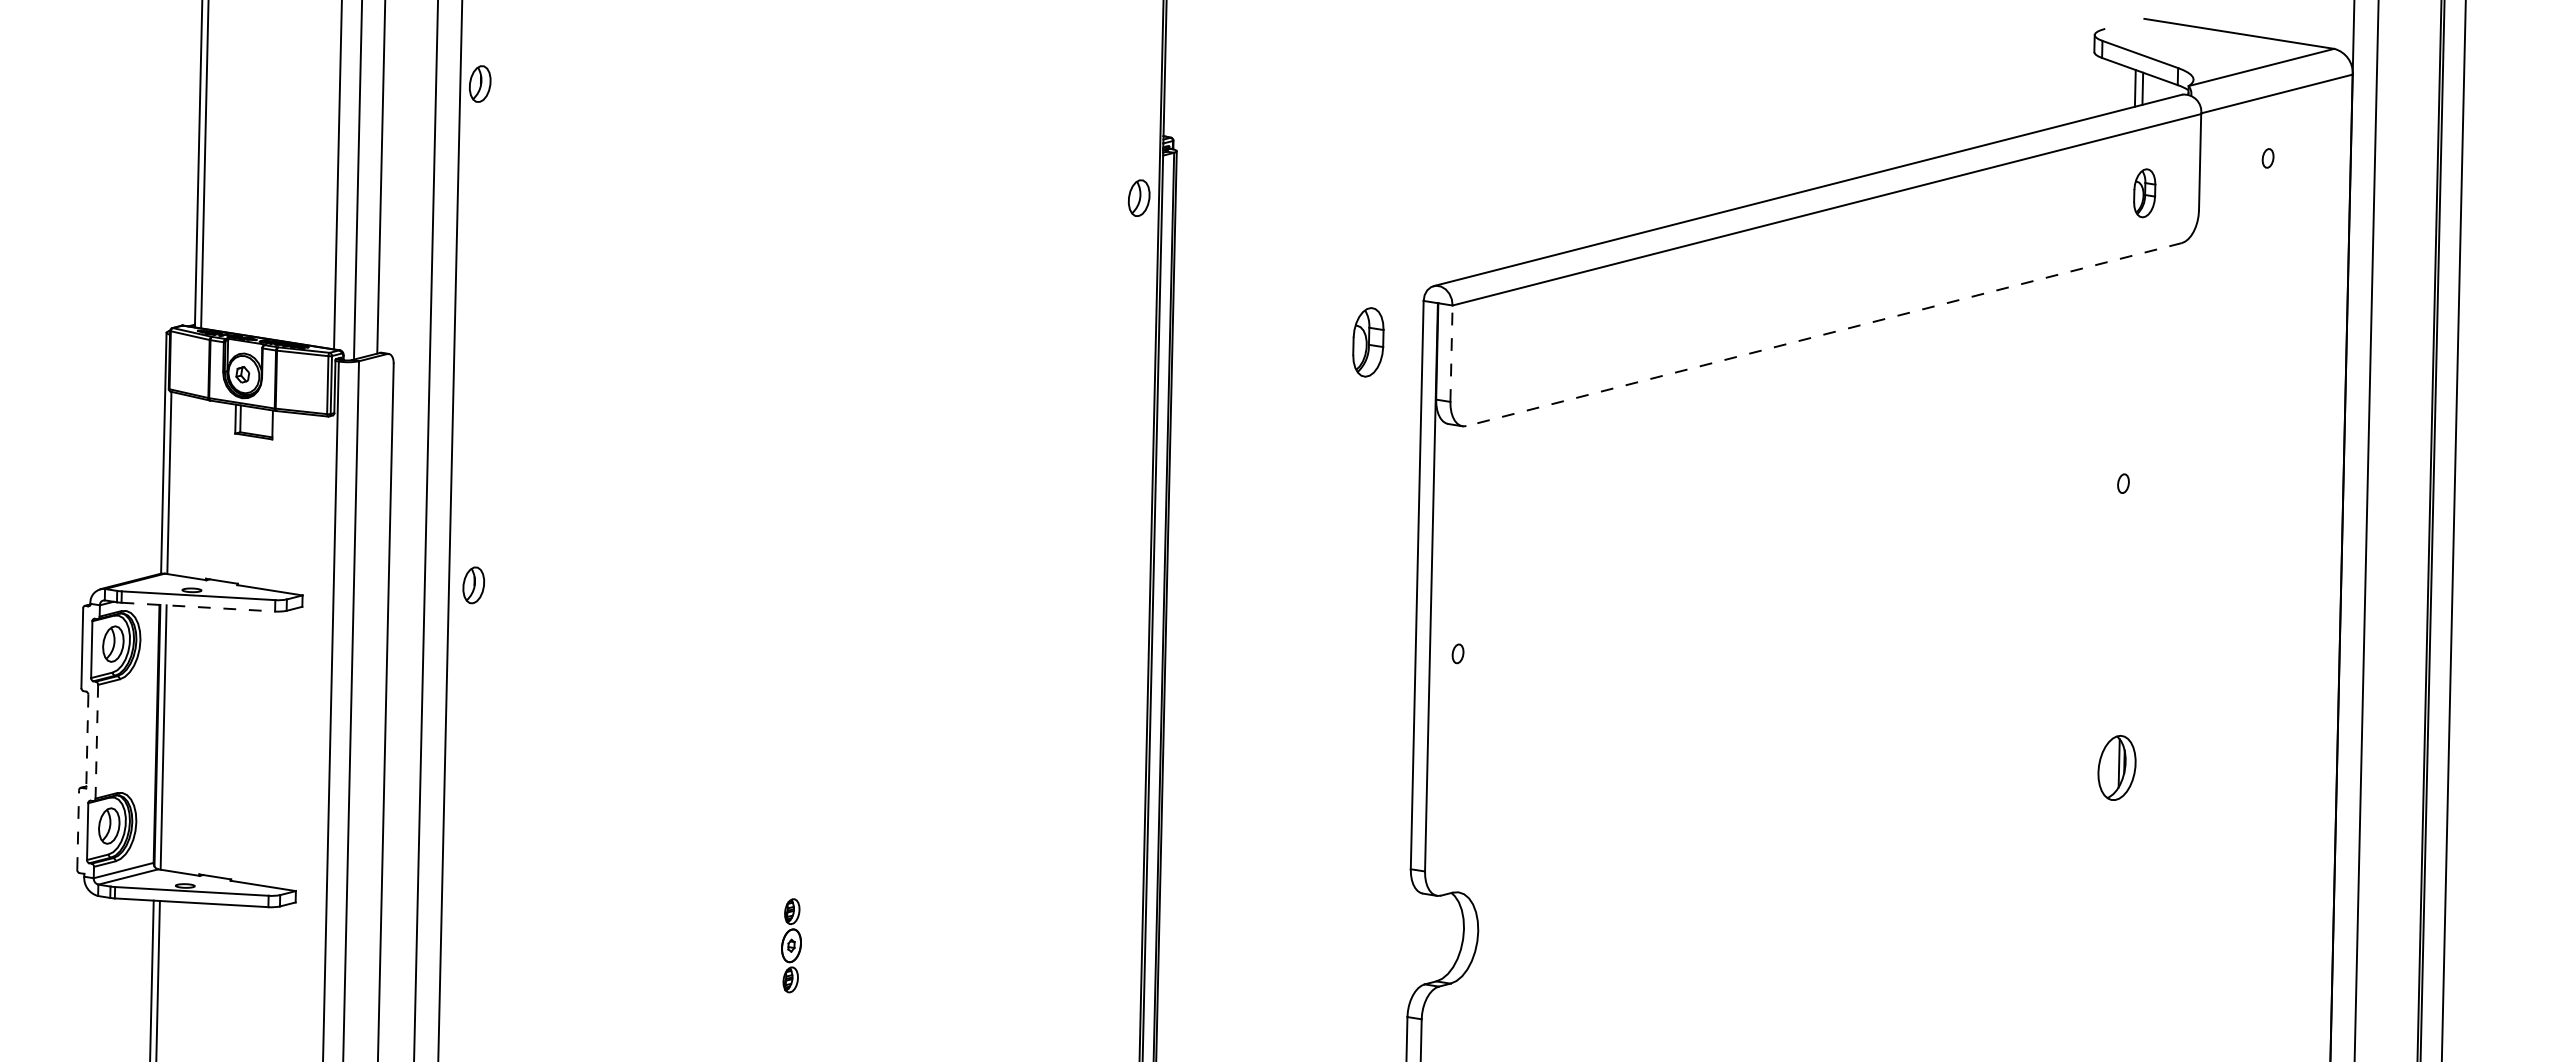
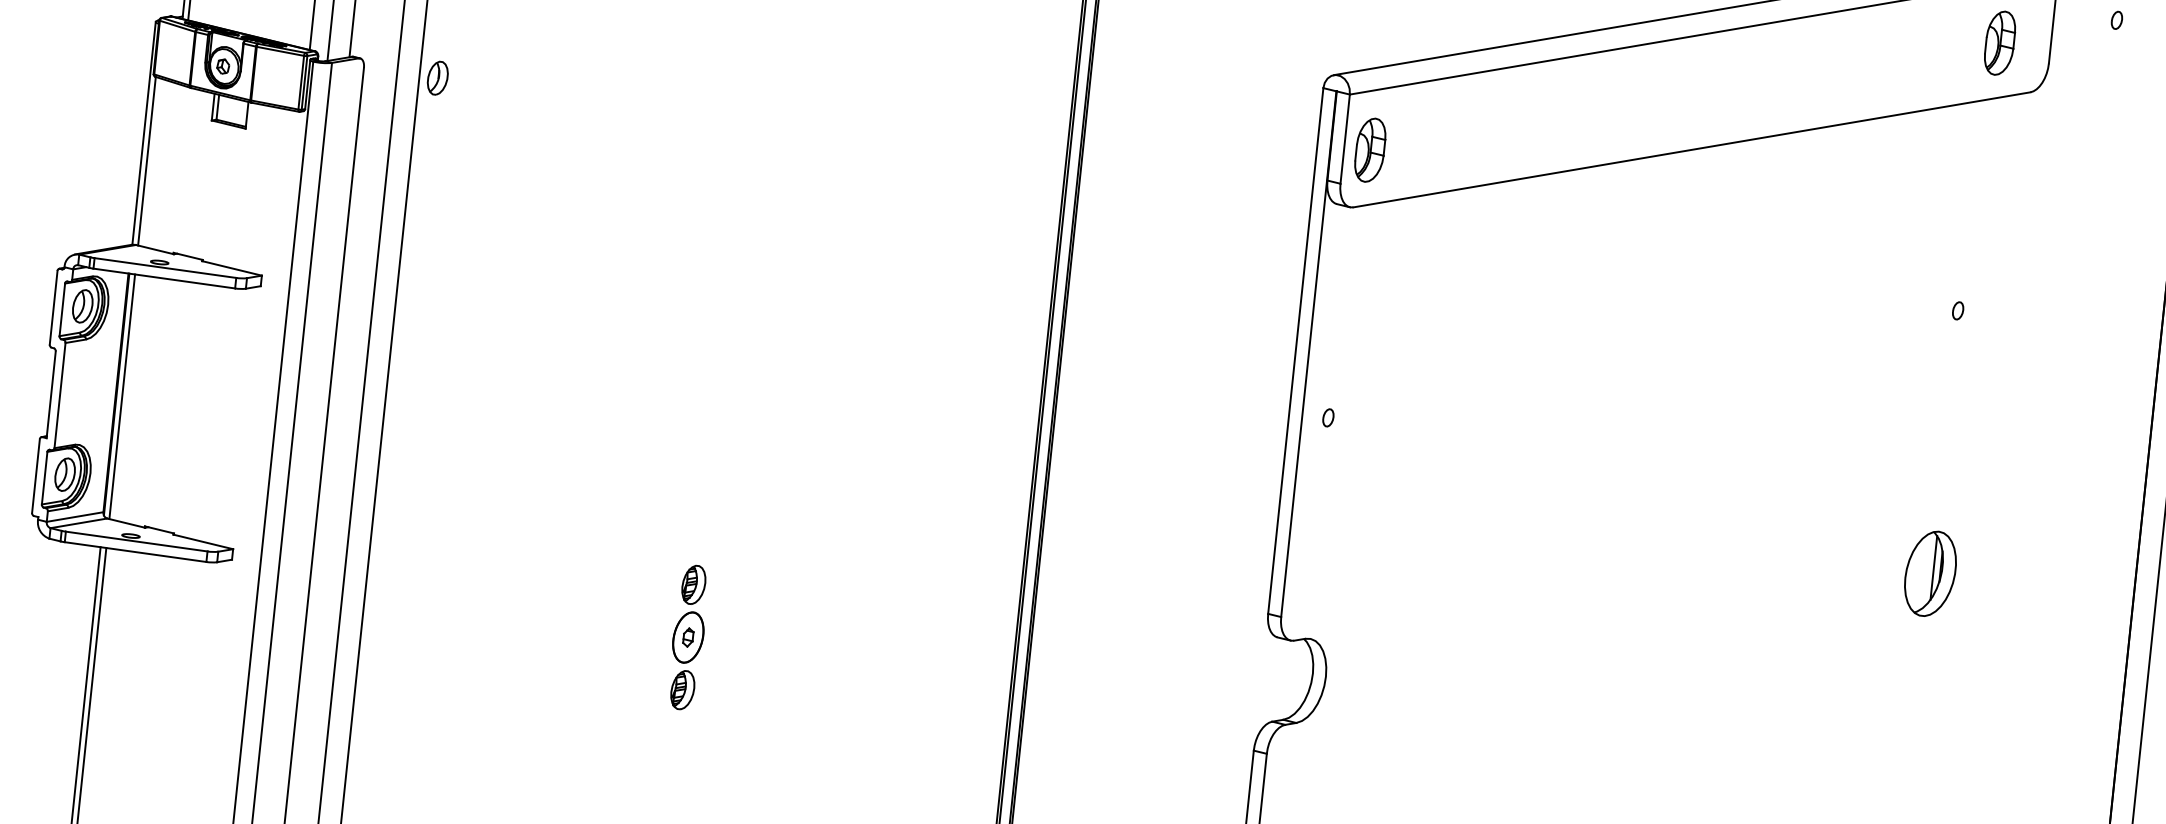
part: (2144, 193) -> (1999, 43), size x1.43
line: (1823, 334) -> (1691, 149), dashed -> solid
part: (1368, 342) -> (1370, 150), moved
line: (1451, 353) -> (1345, 138), dashed -> solid
part: (473, 585) -> (437, 78), moved
line: (198, 607) -> (164, 278), dashed -> solid
line: (87, 741) -> (51, 394), dashed -> solid
line: (96, 741) -> (59, 395), dashed -> solid
part: (2116, 767) -> (1930, 573), size x1.43
line: (78, 830) -> (36, 476), dashed -> solid
part: (791, 945) -> (688, 637), size x1.67

